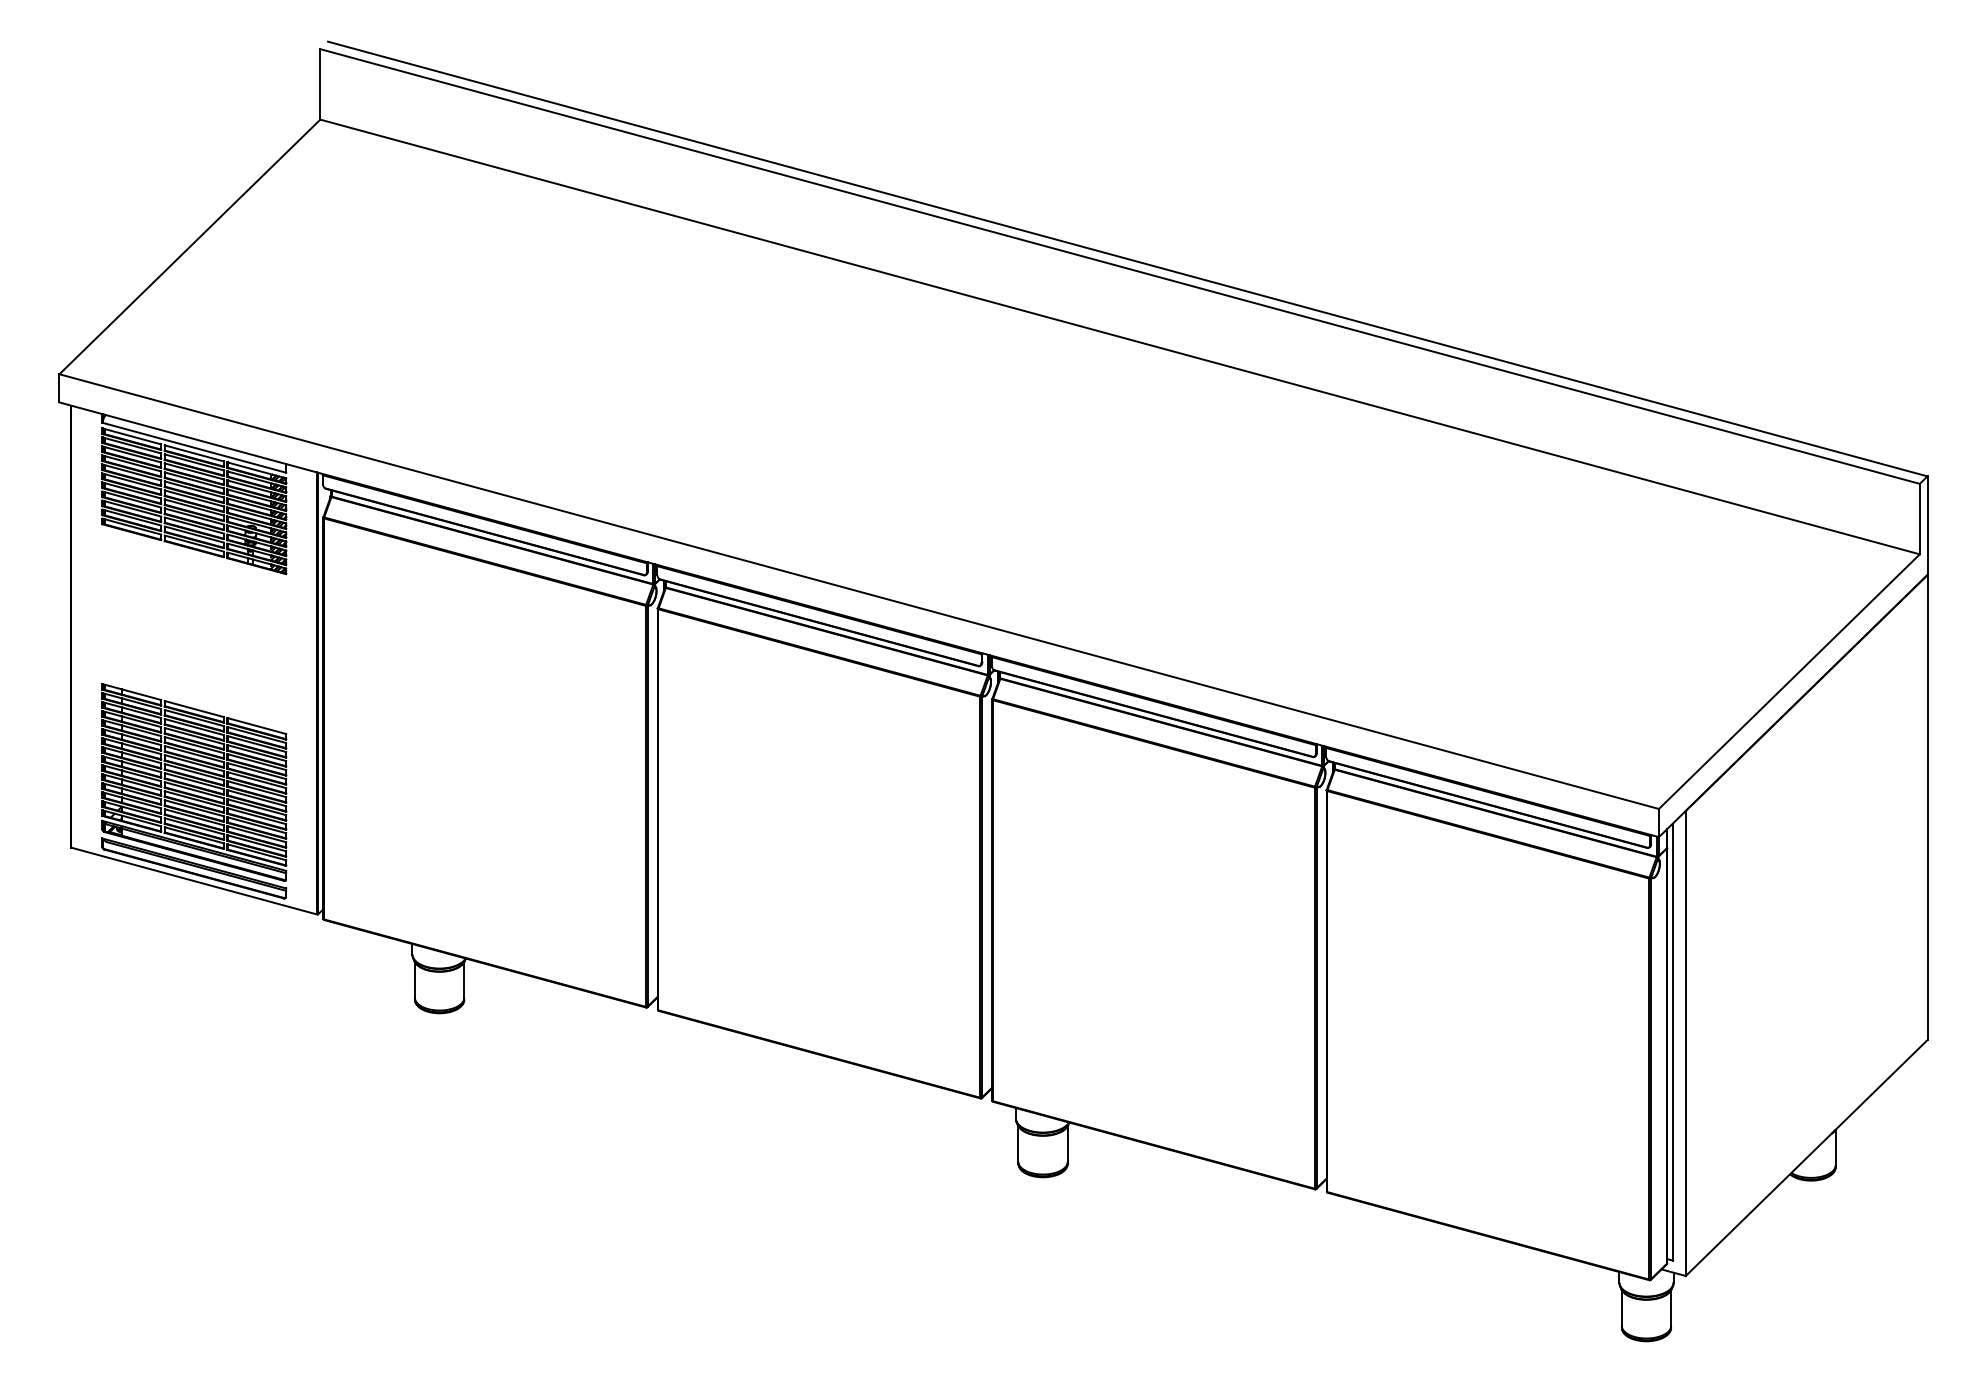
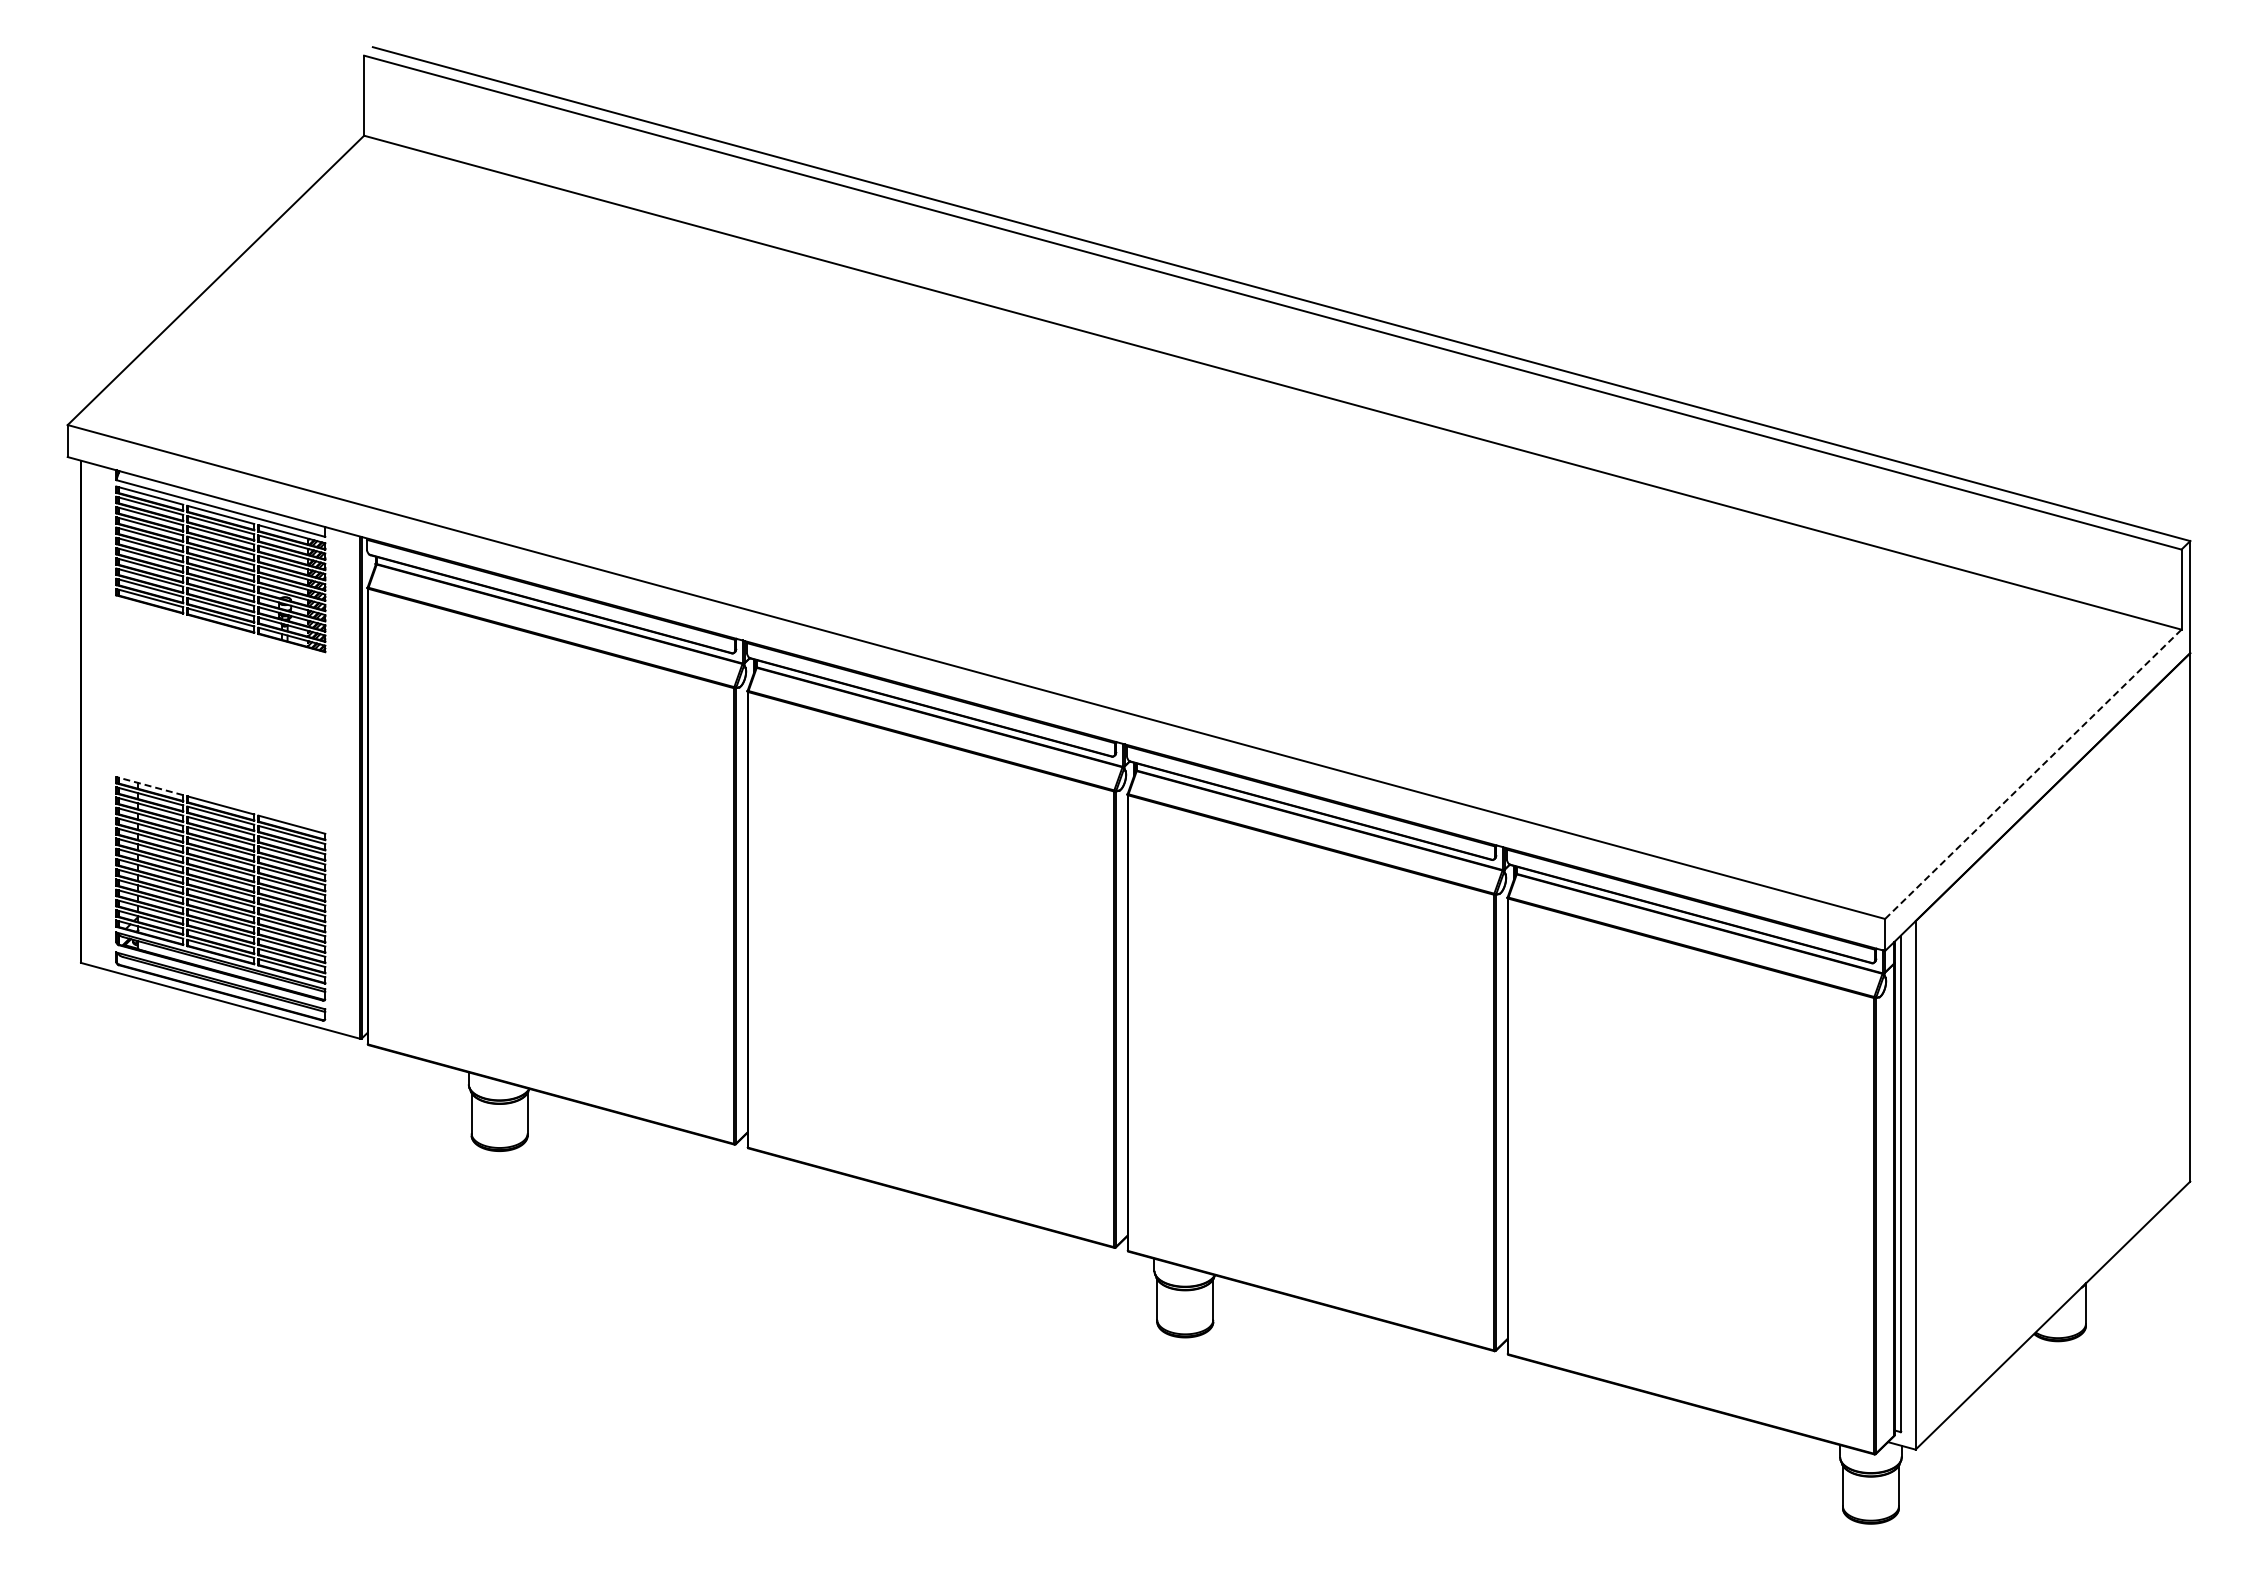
line: (1789, 680) -> (2033, 773), solid -> dashed
line: (131, 692) -> (149, 786), solid -> dashed

